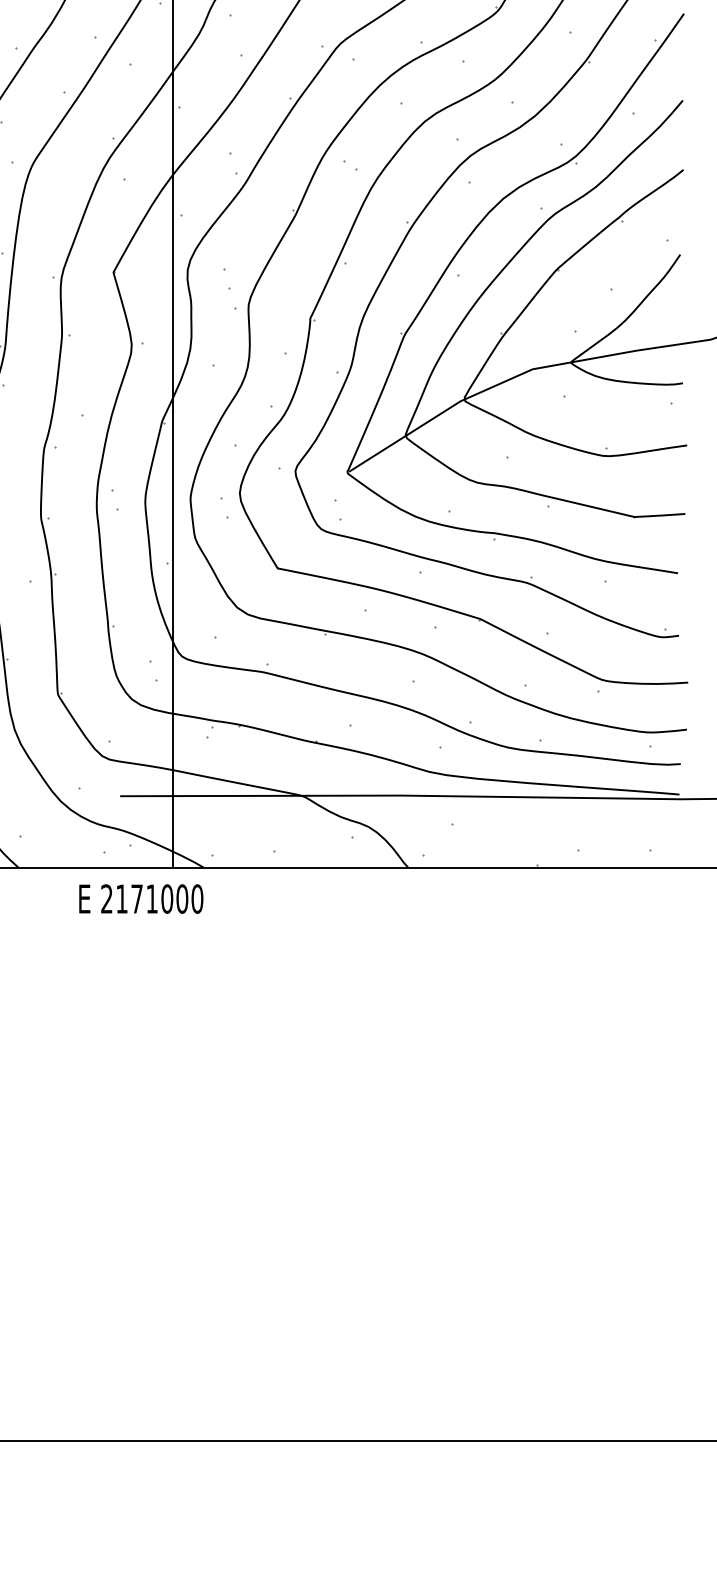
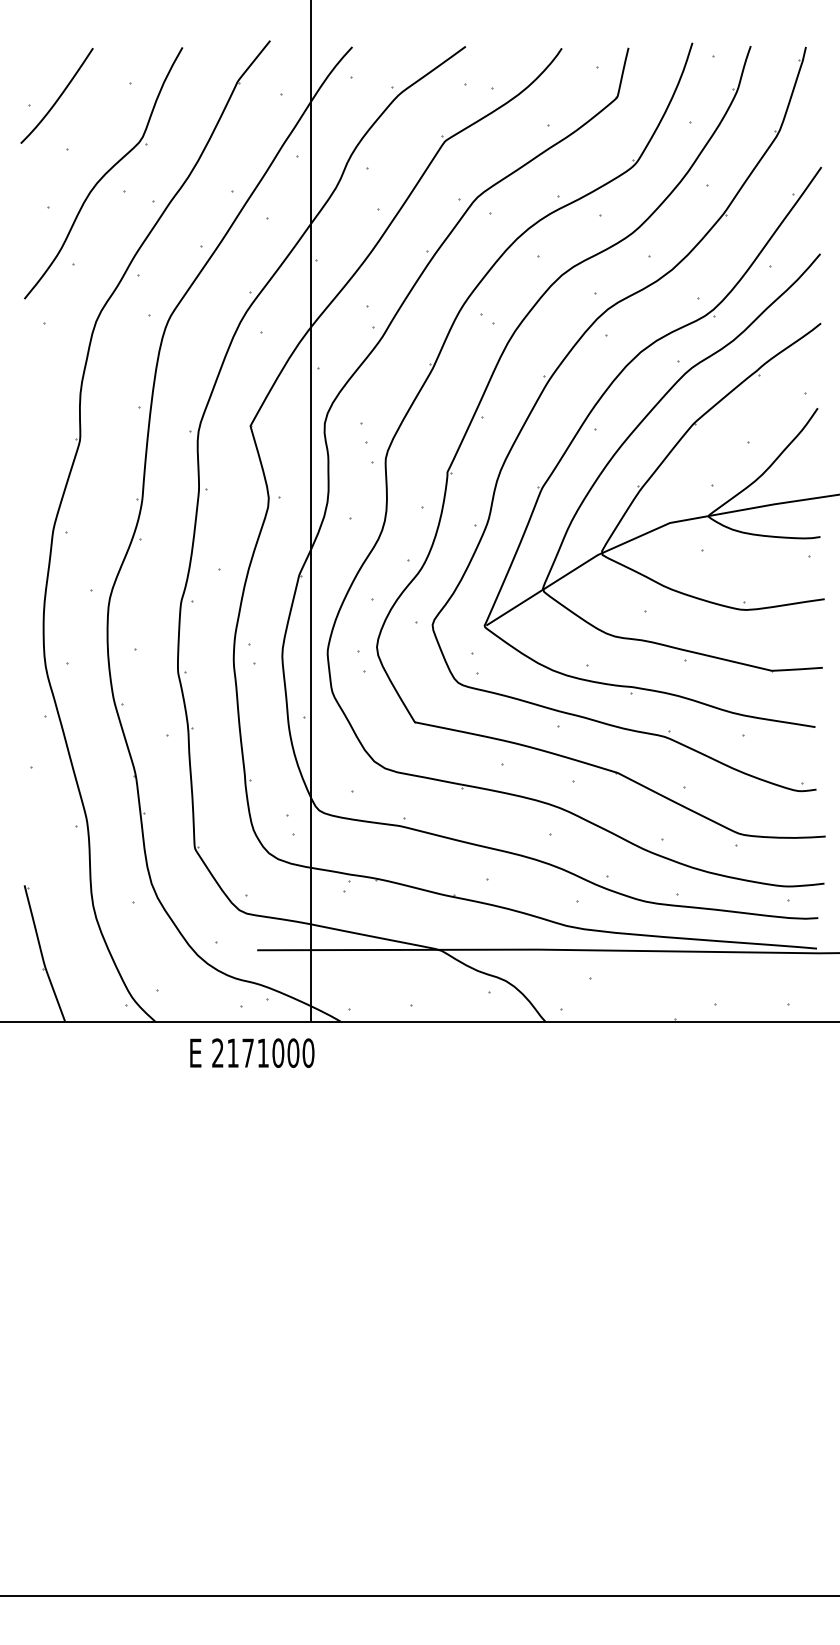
text: (141, 898) -> (252, 1052), moved

